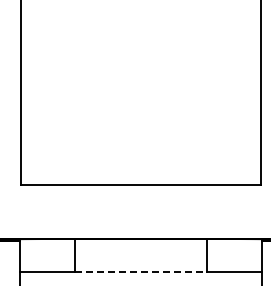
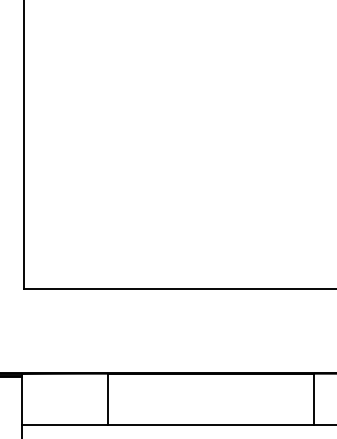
line: (140, 272) -> (210, 426), dashed -> solid

